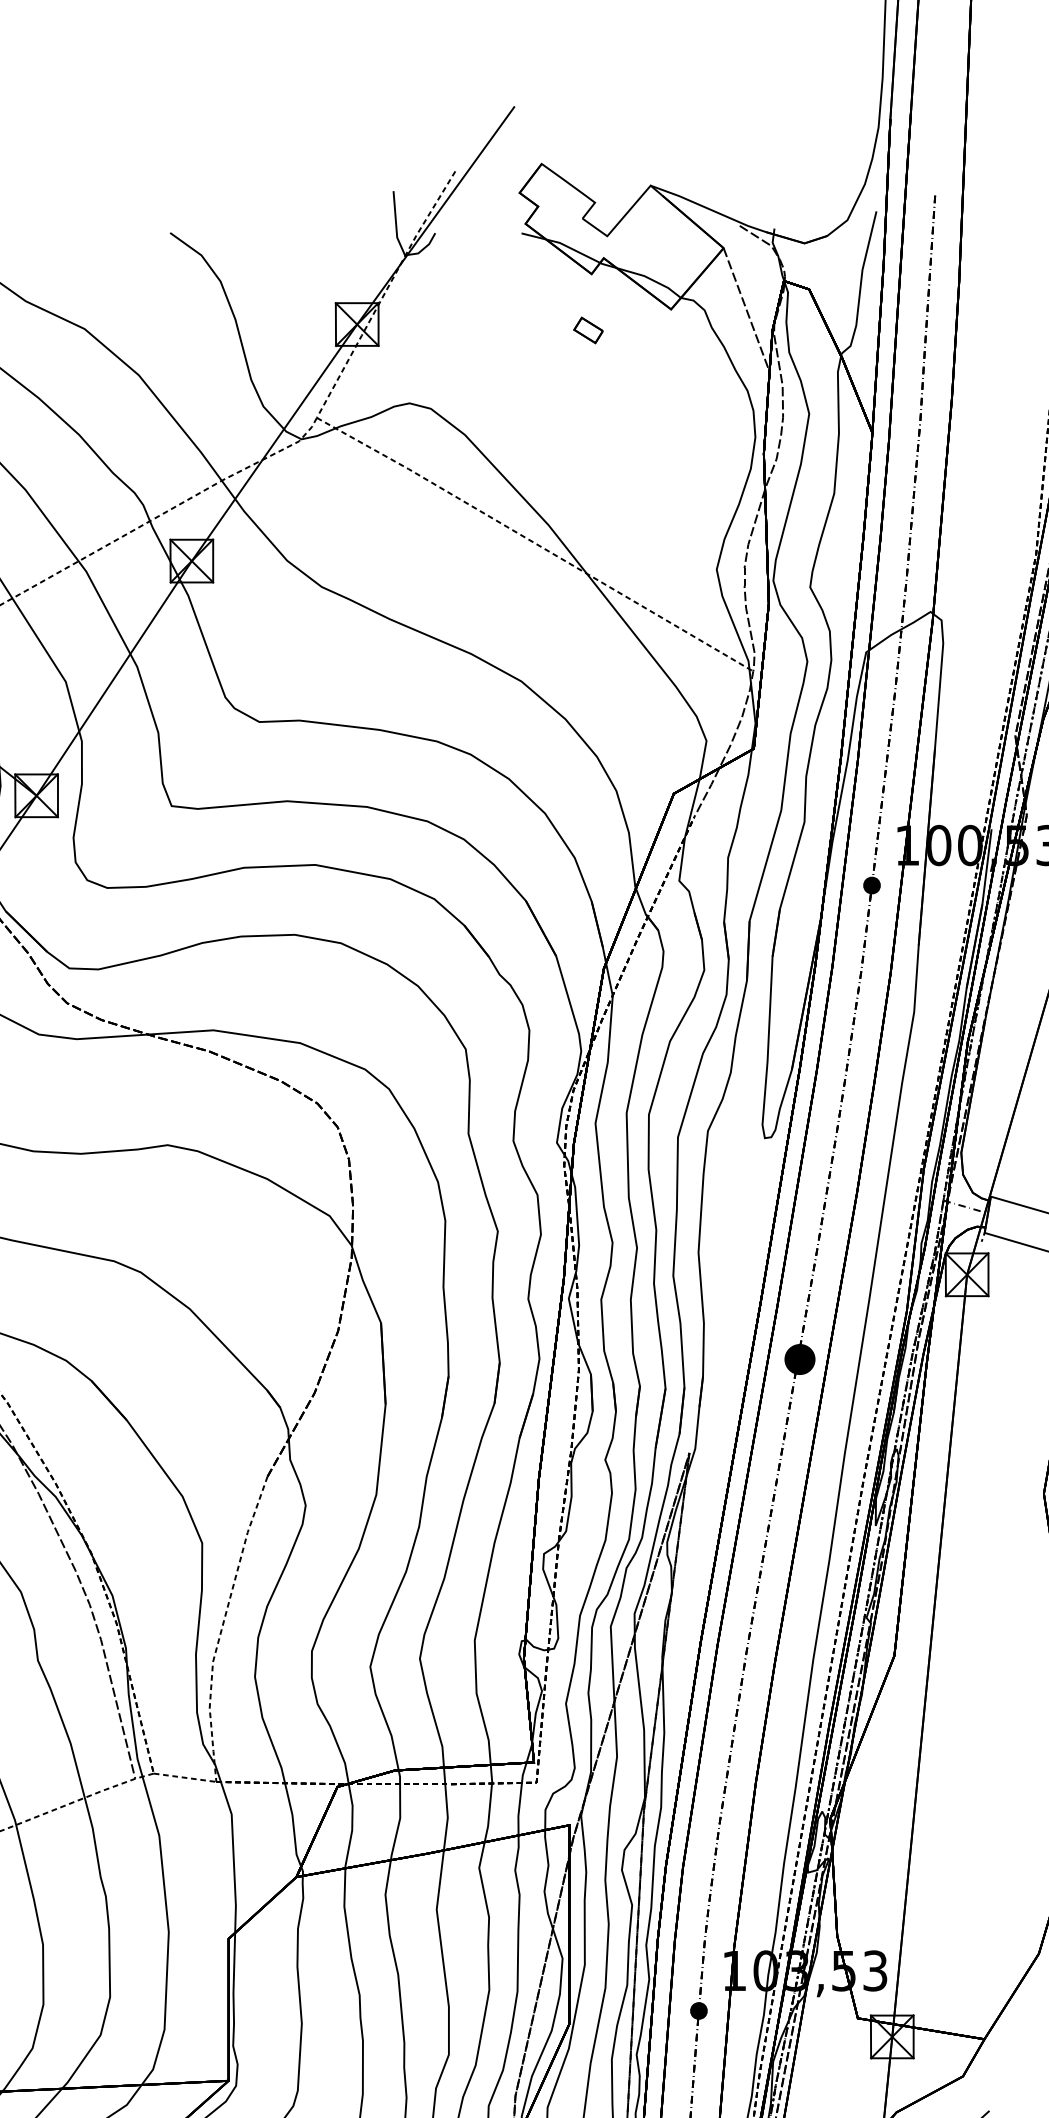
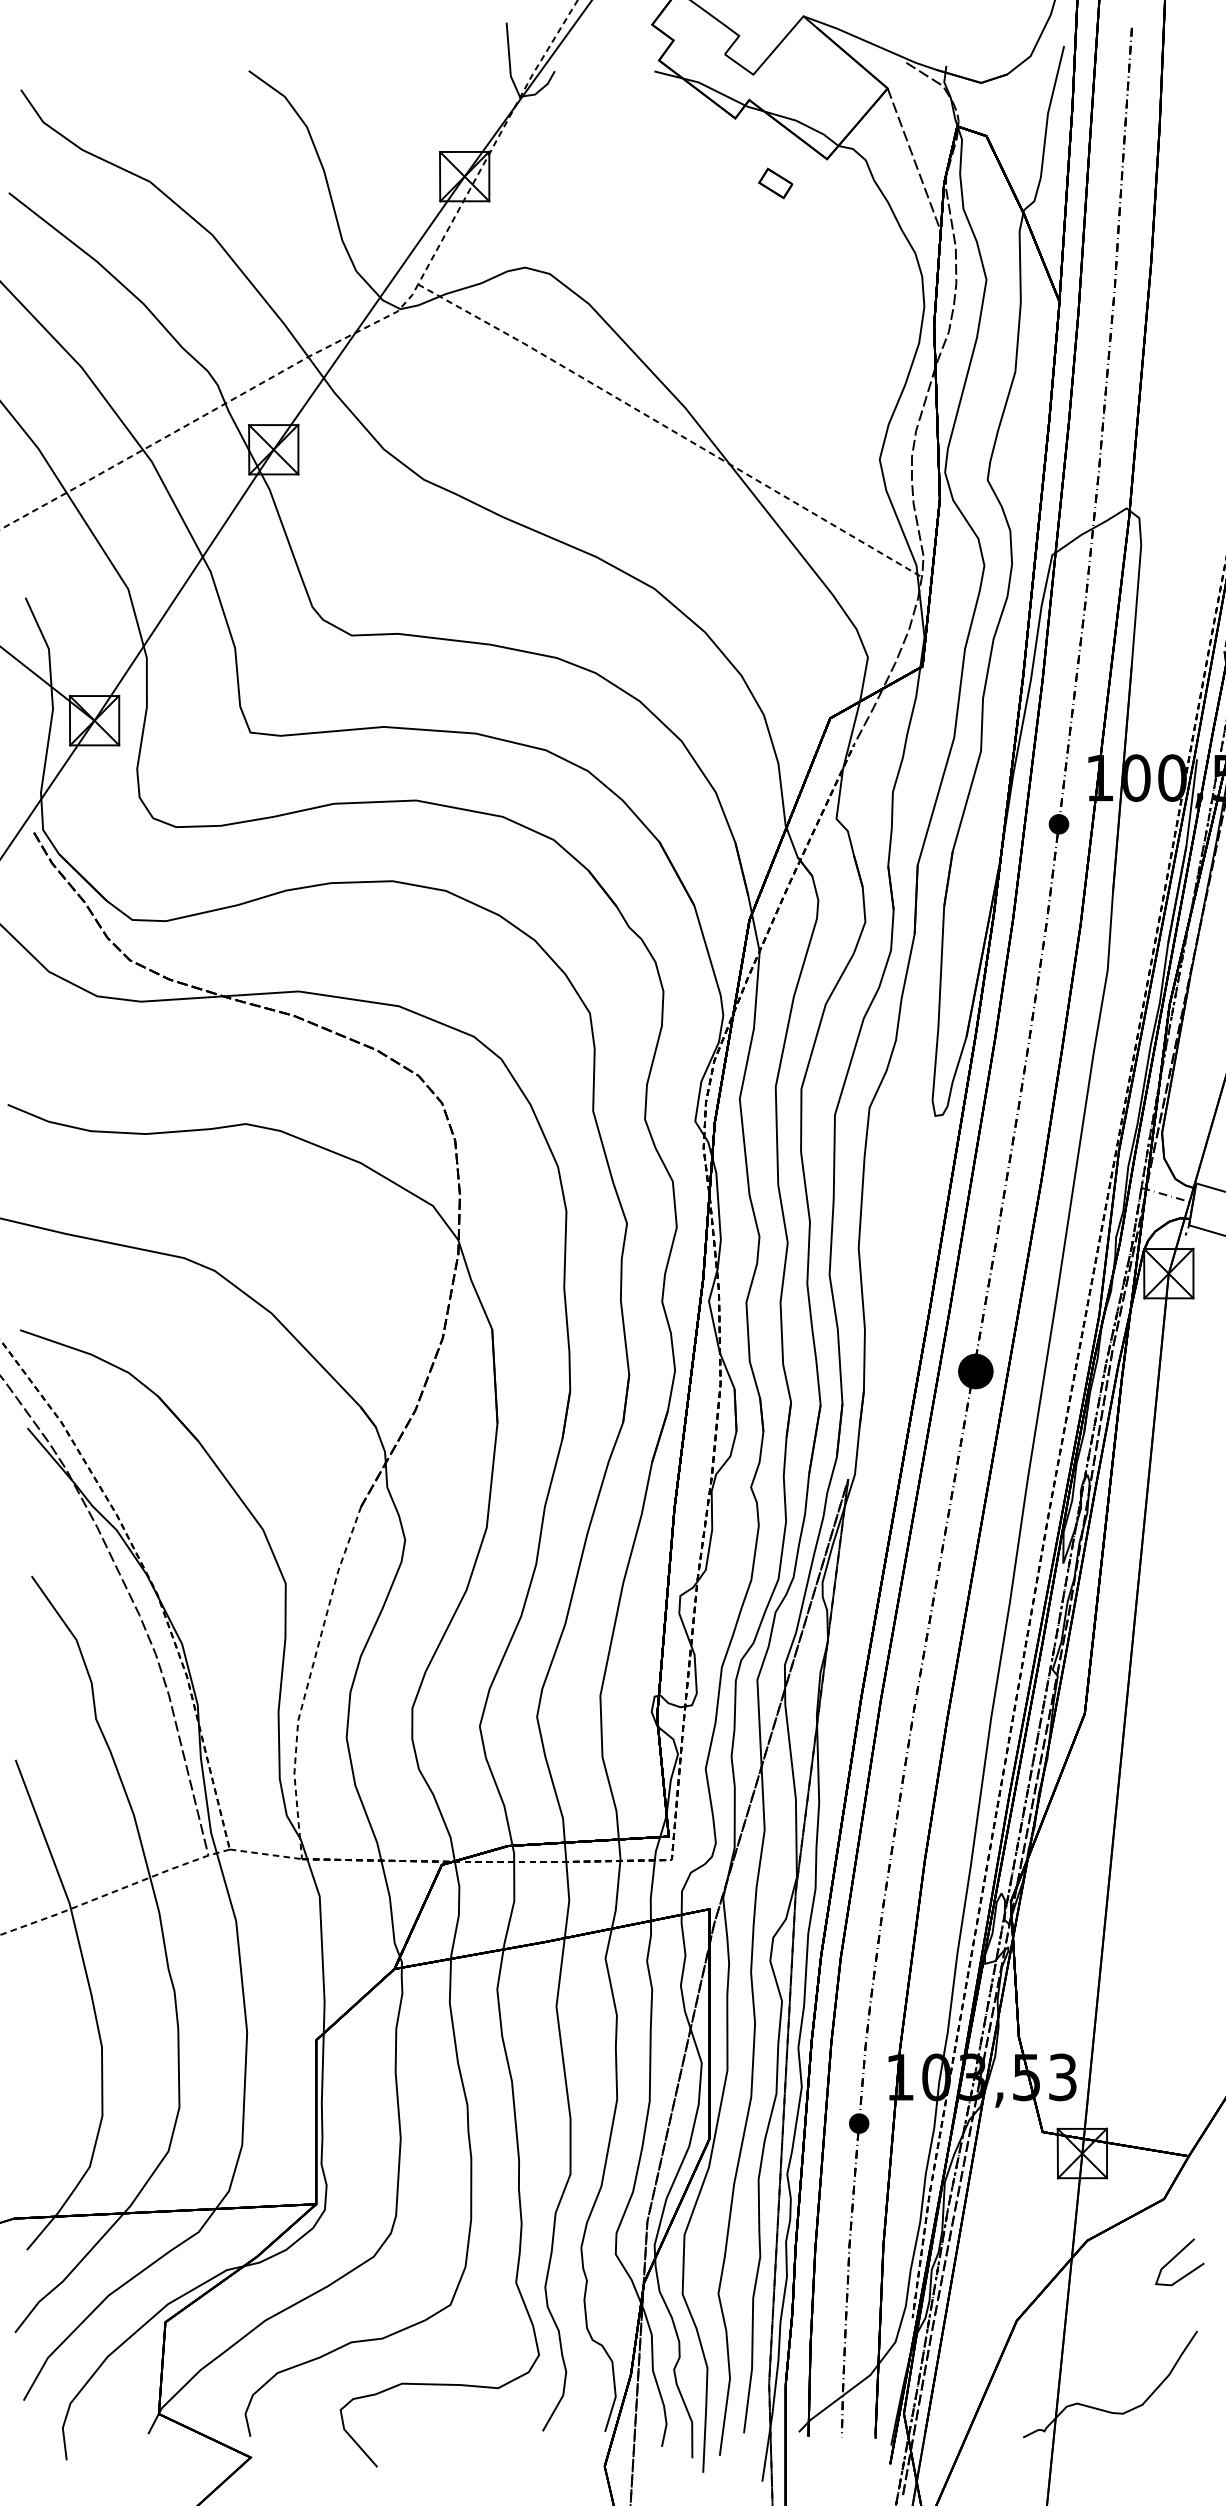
part: (588, 330) -> (775, 183), moved

